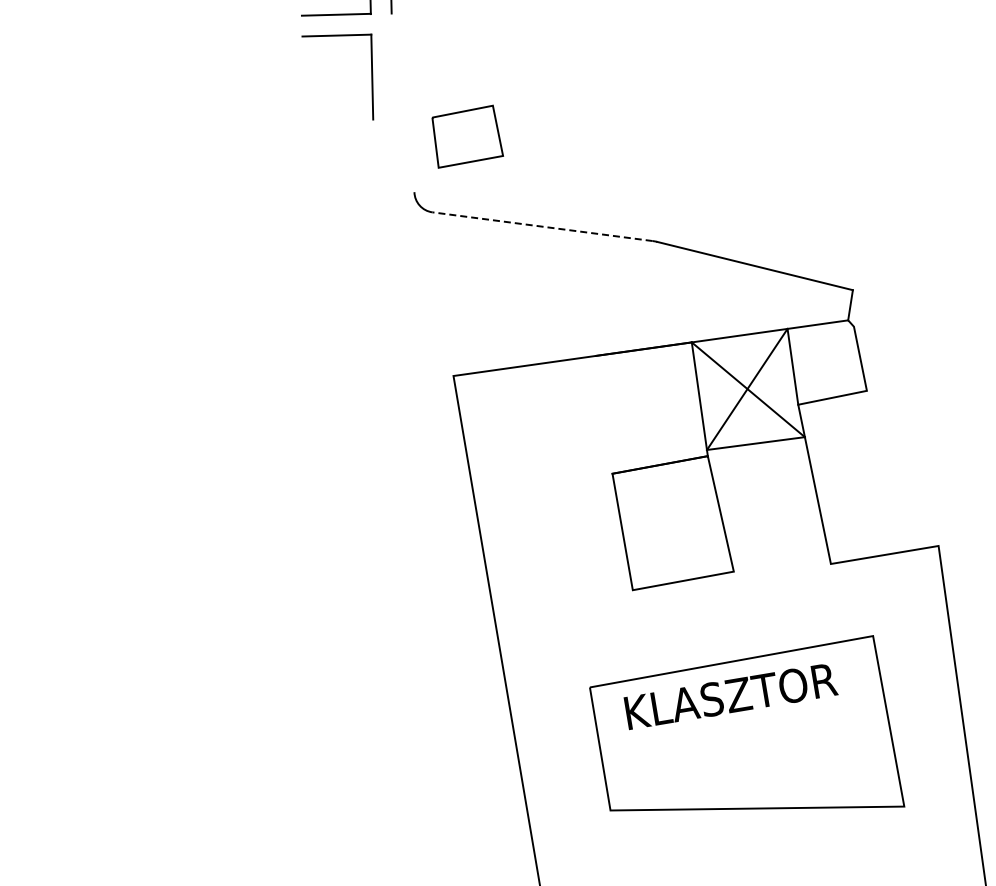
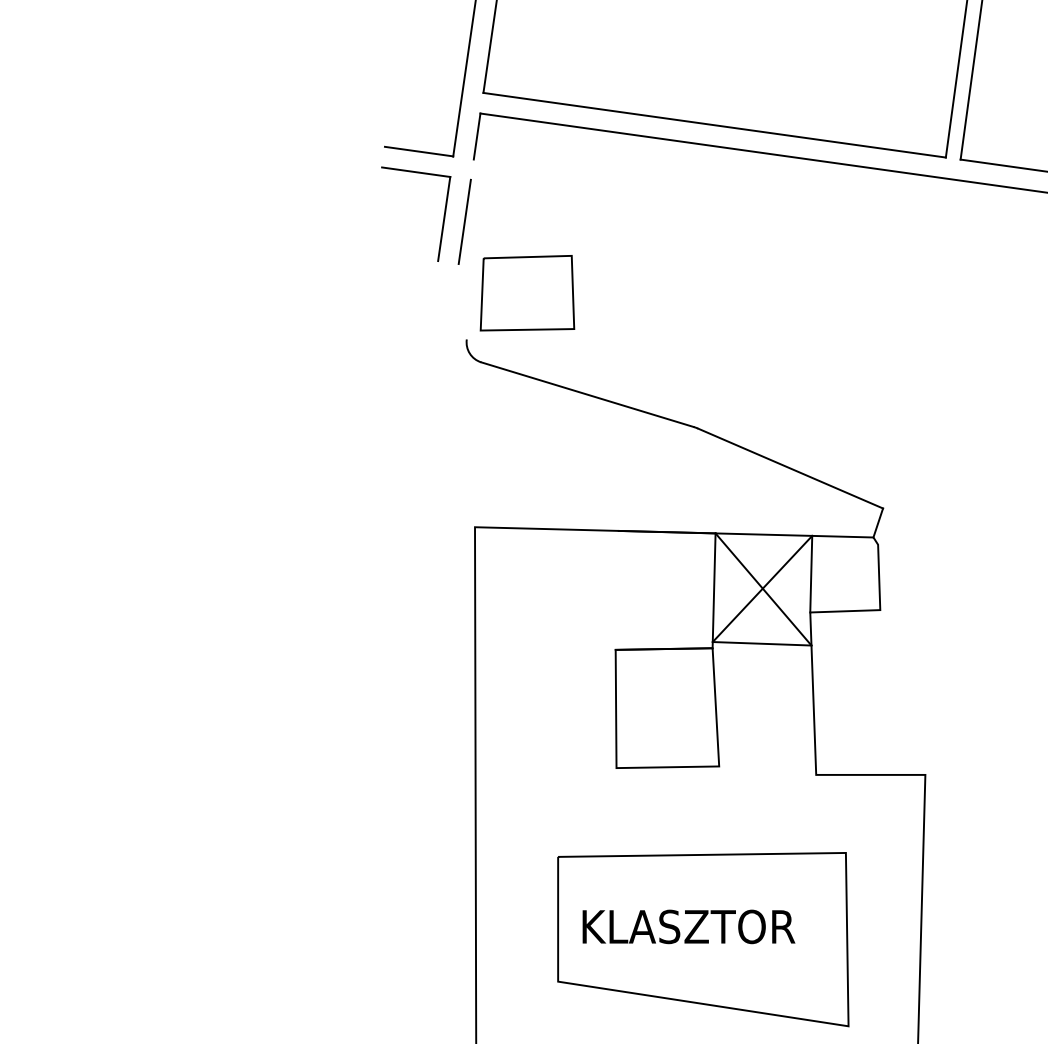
line: (392, 76) -> (464, 221), added
part: (466, 136) -> (527, 293), size x1.43
line: (542, 226) -> (587, 394), dashed -> solid
text: (730, 695) -> (688, 926), moved

